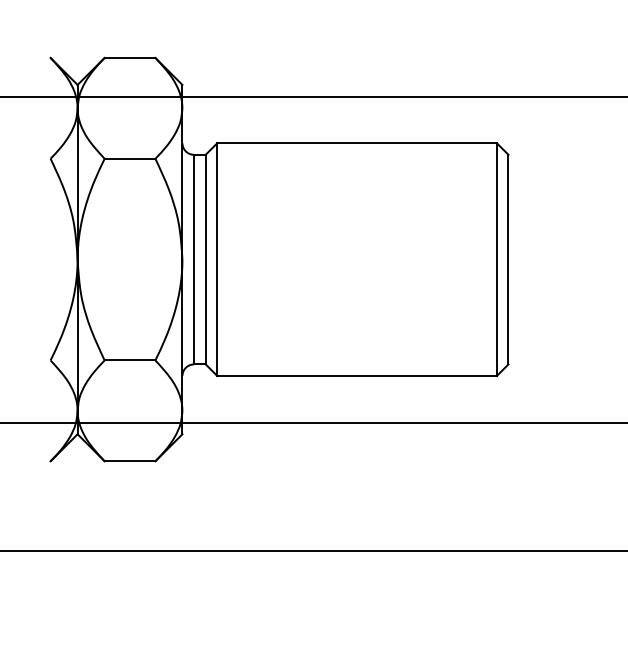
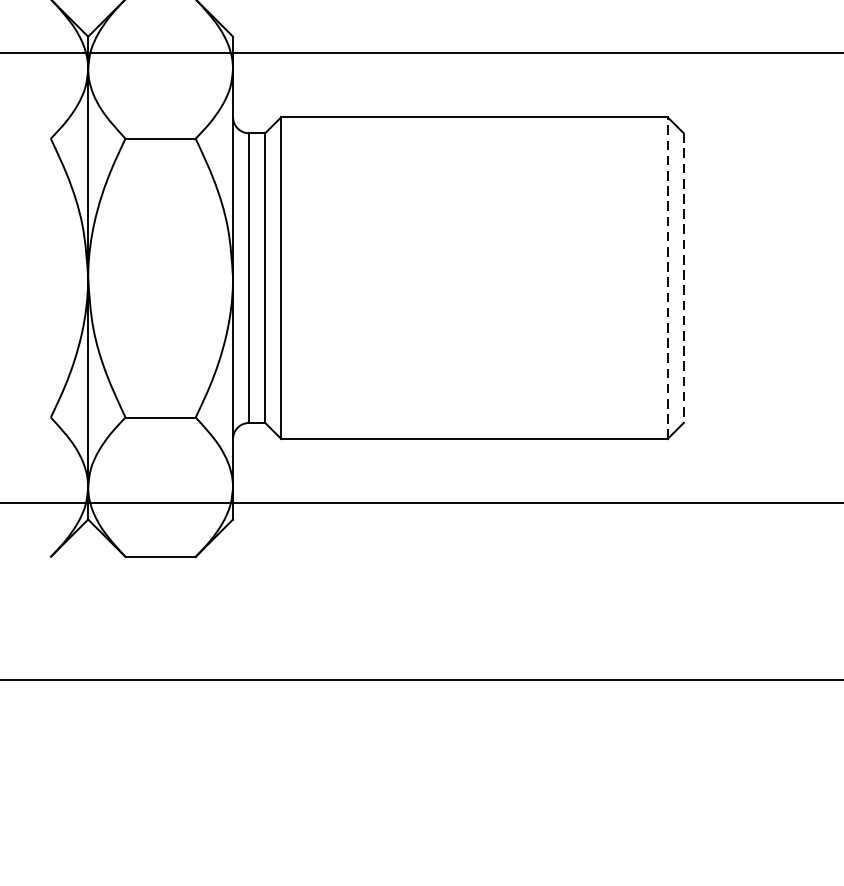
line: (496, 259) -> (667, 277), solid -> dashed
line: (508, 259) -> (683, 277), solid -> dashed

